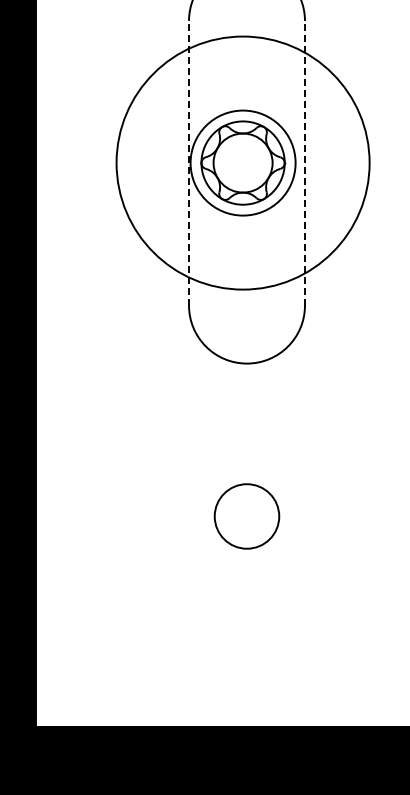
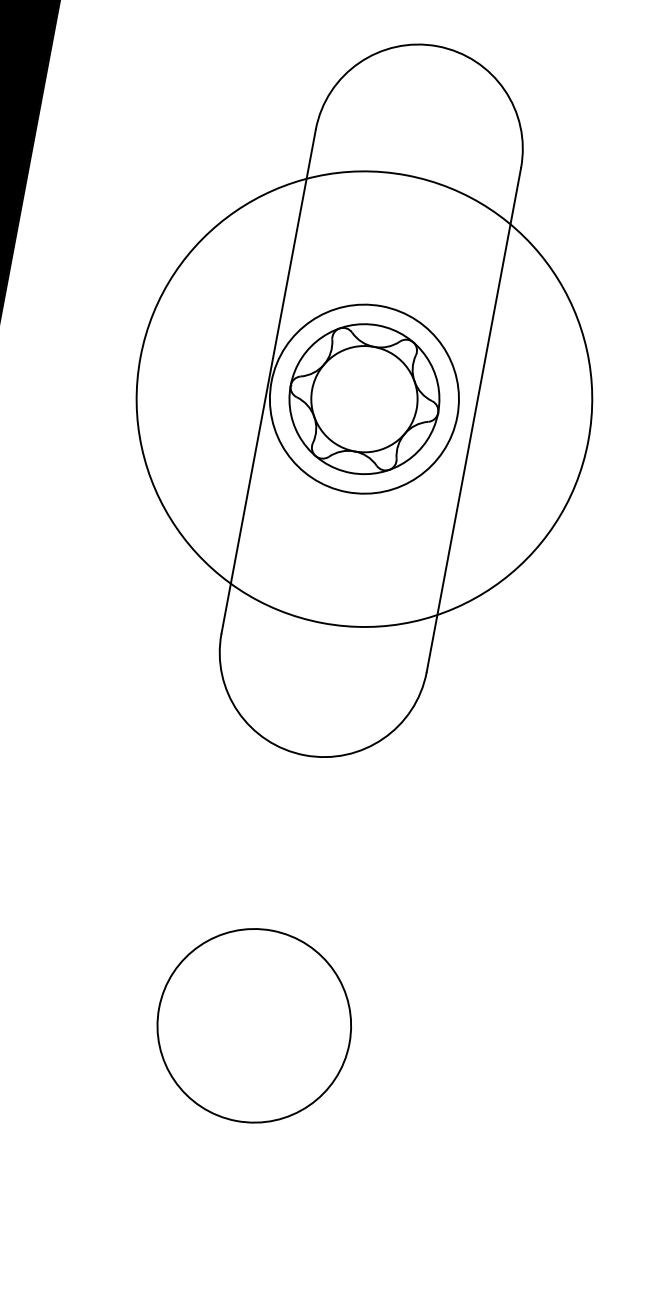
line: (189, 162) -> (269, 380), dashed -> solid
line: (304, 162) -> (473, 418), dashed -> solid
circle: (246, 516) -> (253, 1025), size x1.67

